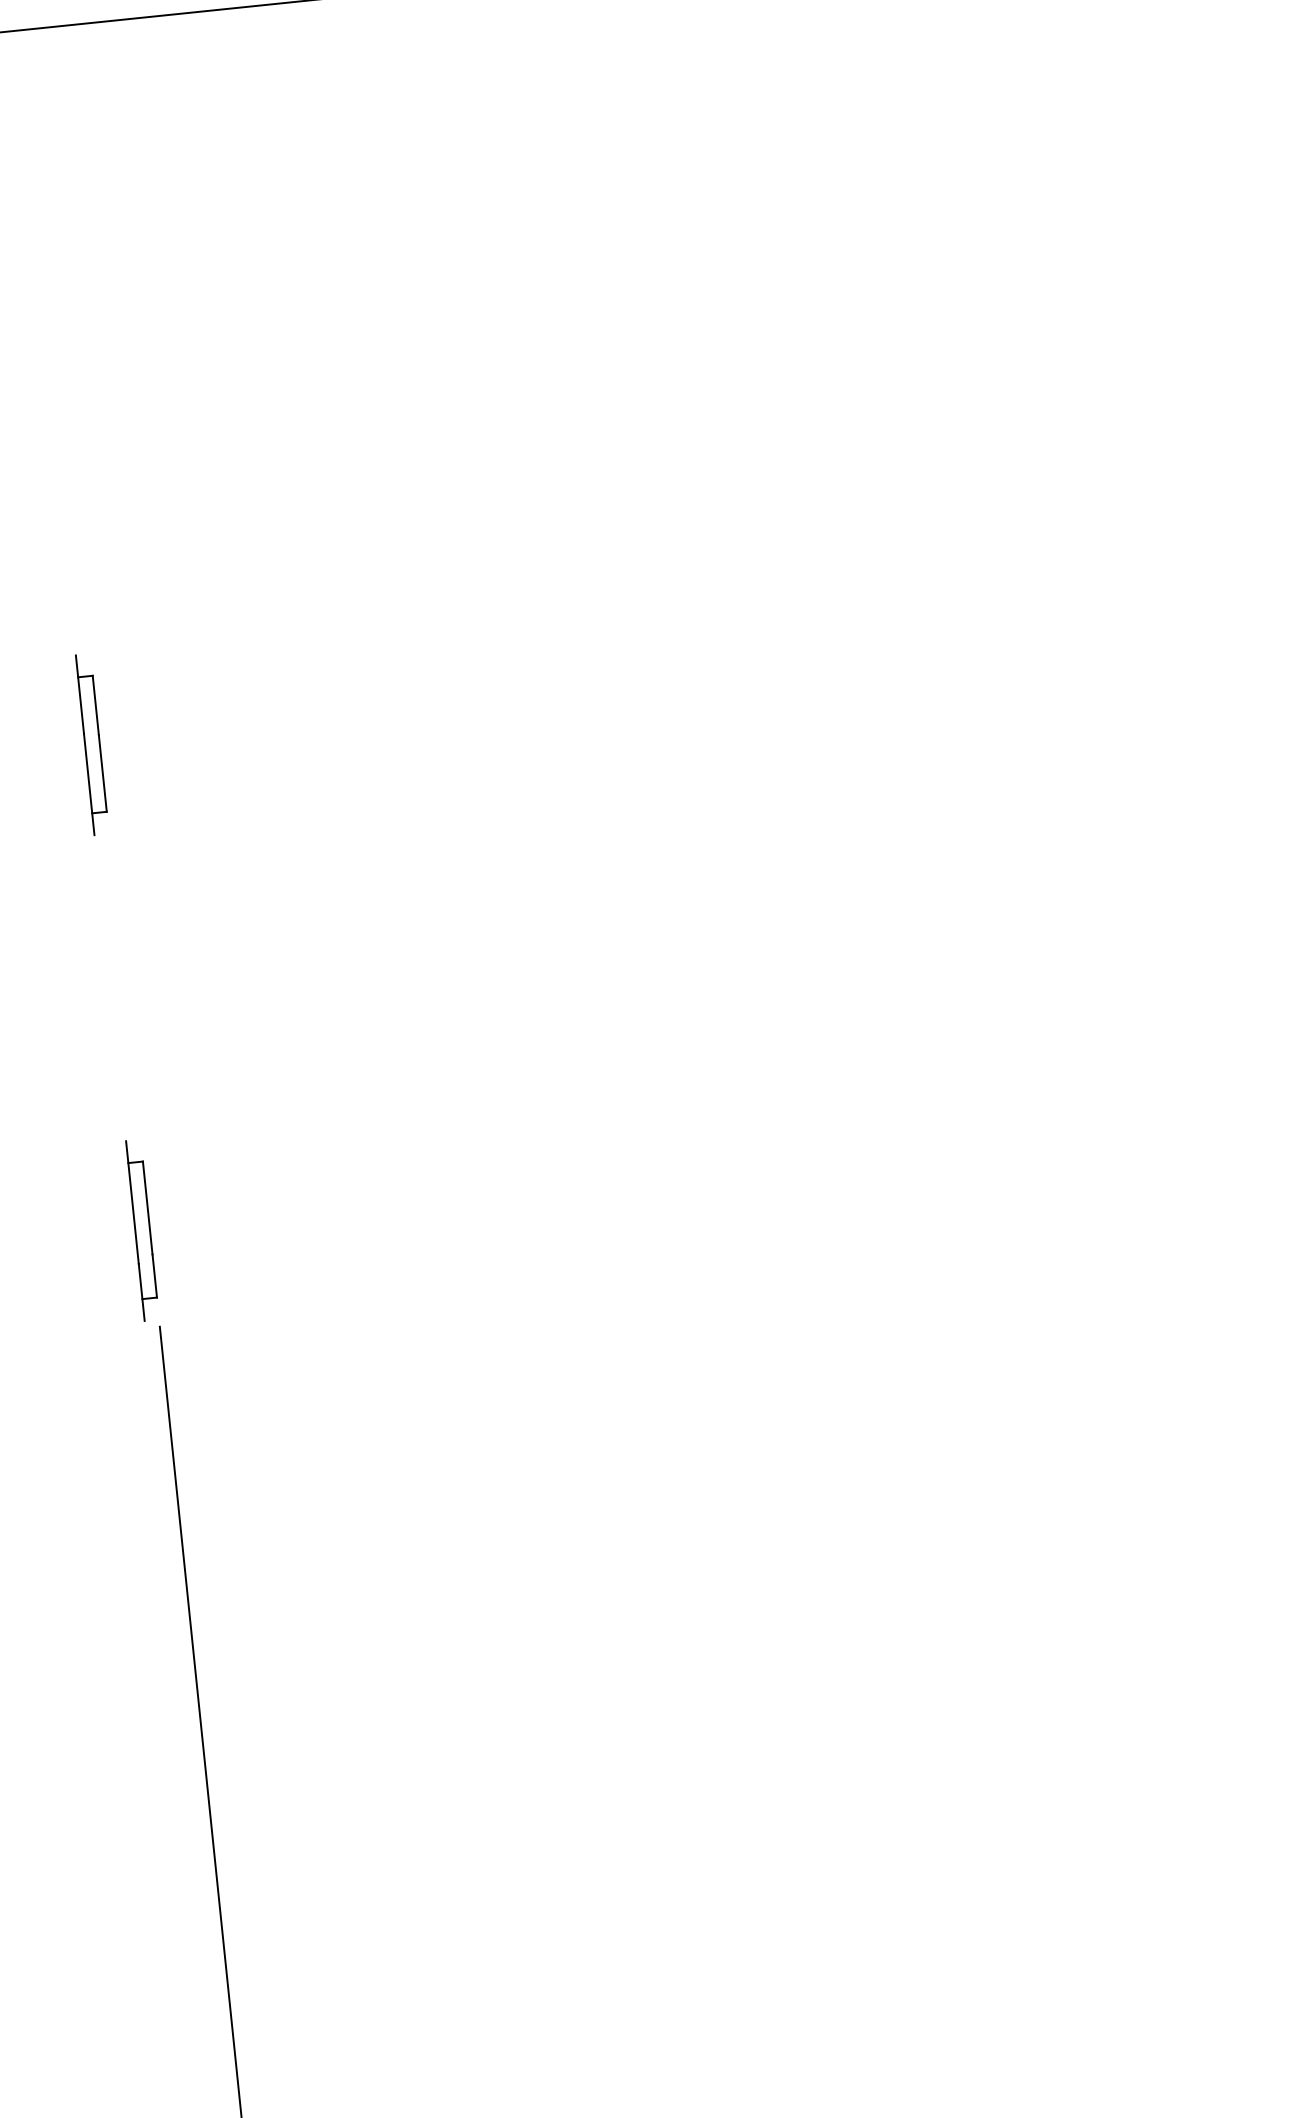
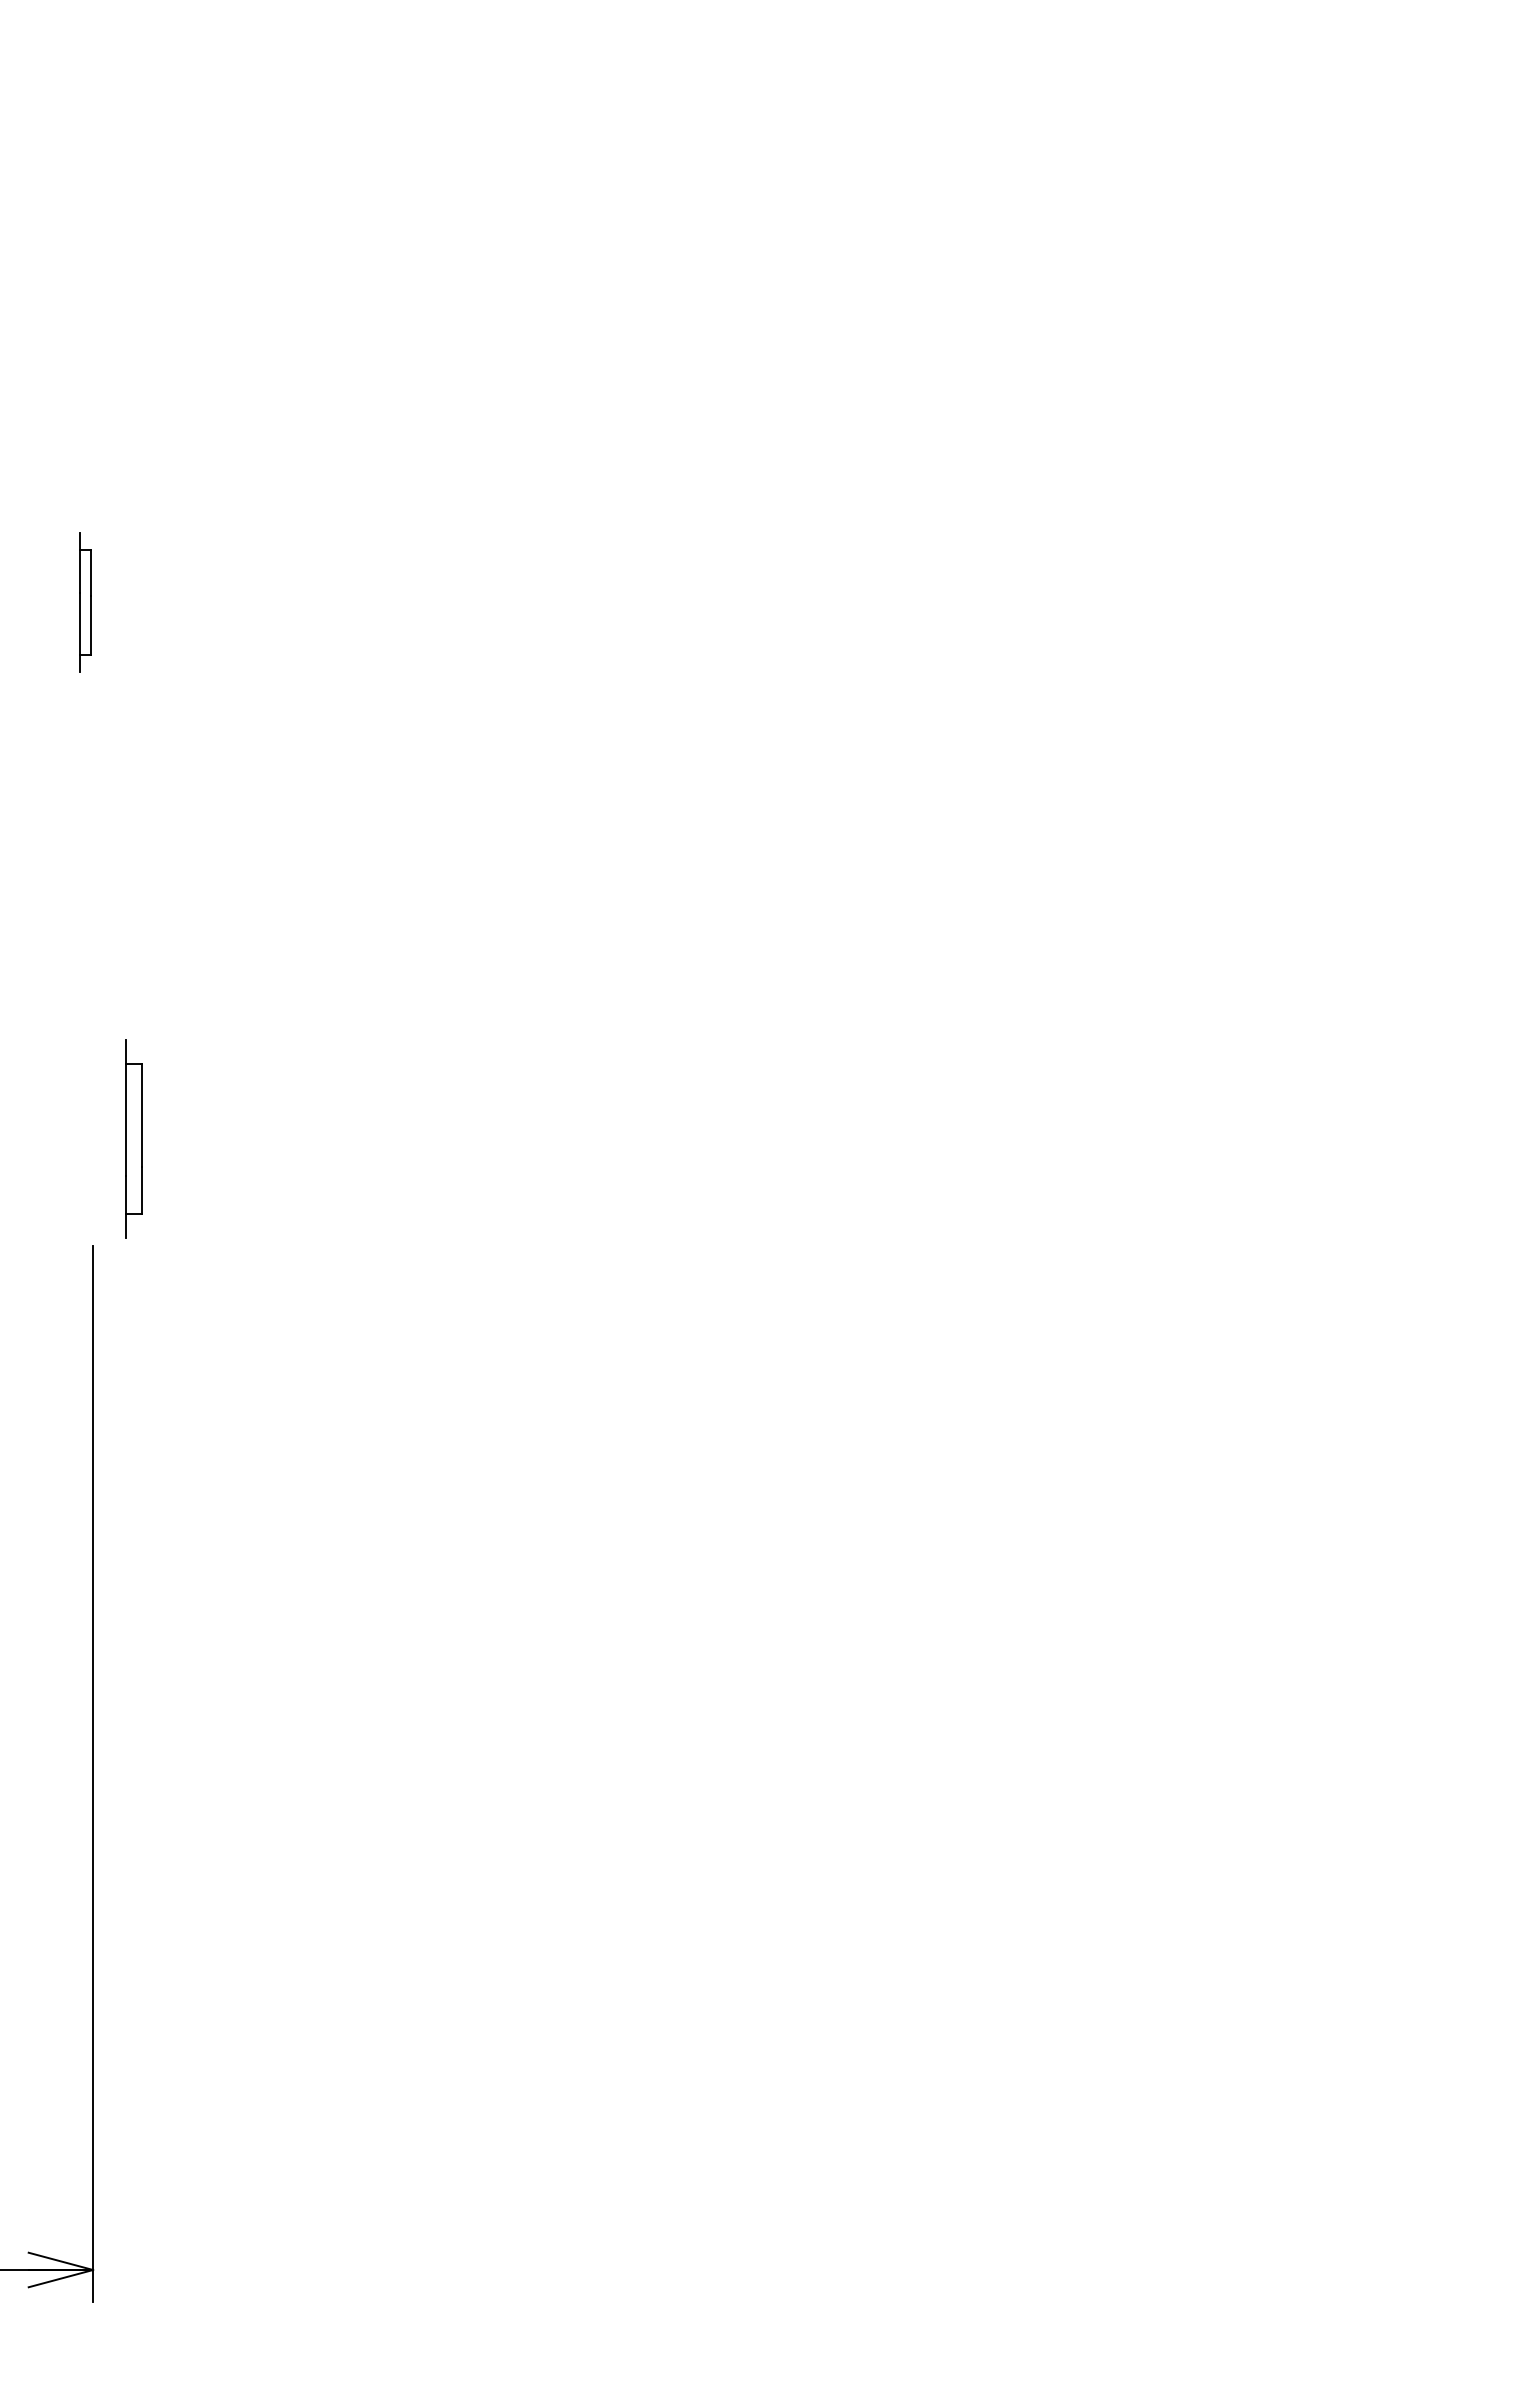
part: (91, 744) -> (84, 602), size x0.7
part: (141, 1229) -> (133, 1138), moved

